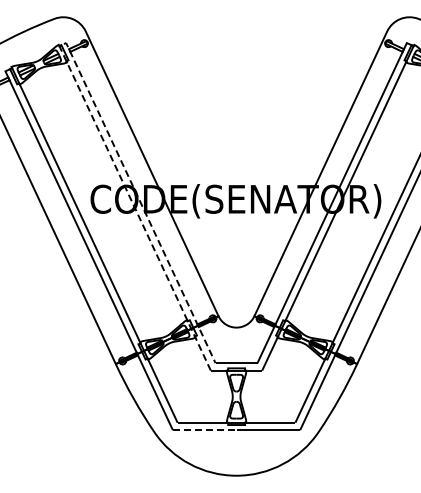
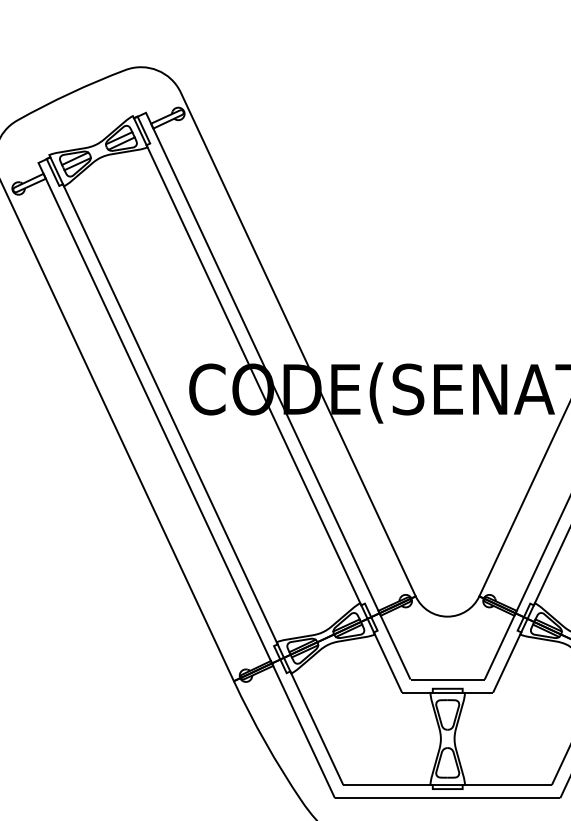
line: (61, 45) -> (137, 117), dashed -> solid
line: (204, 430) -> (390, 798), dashed -> solid

